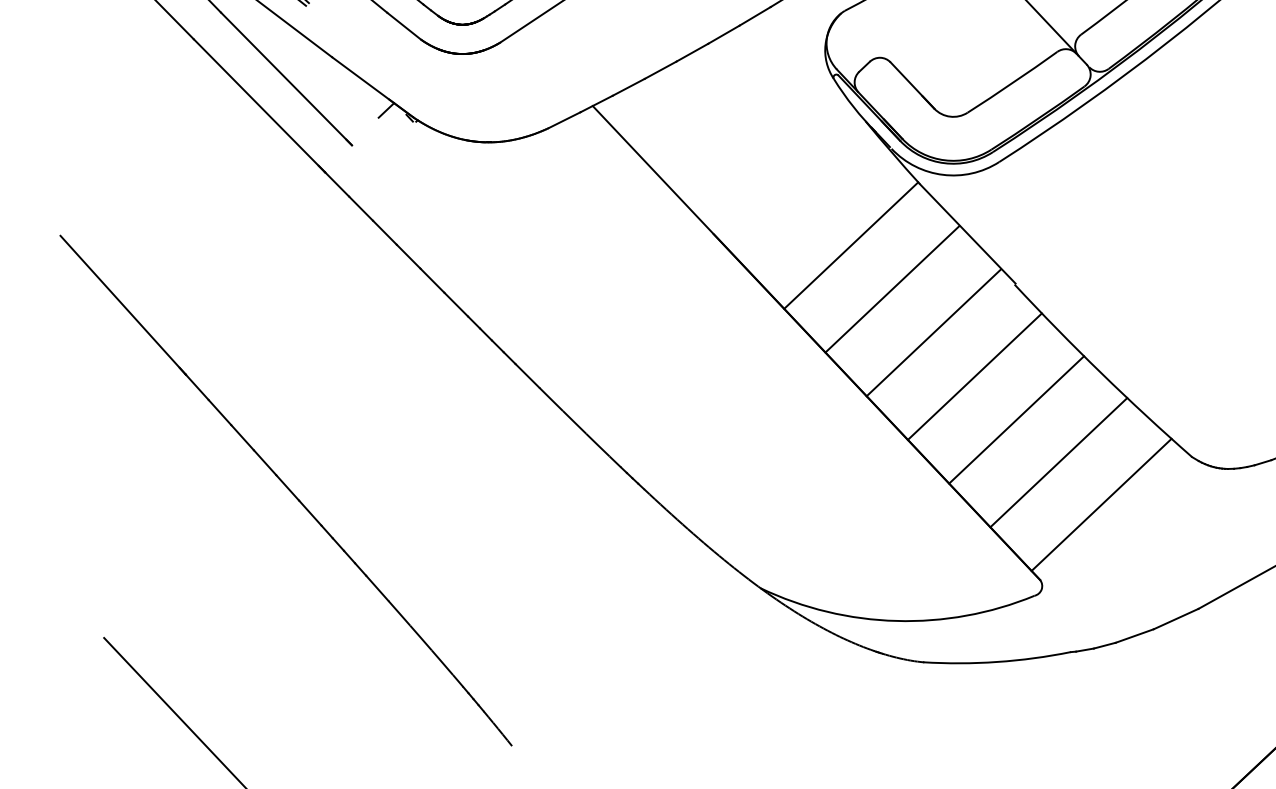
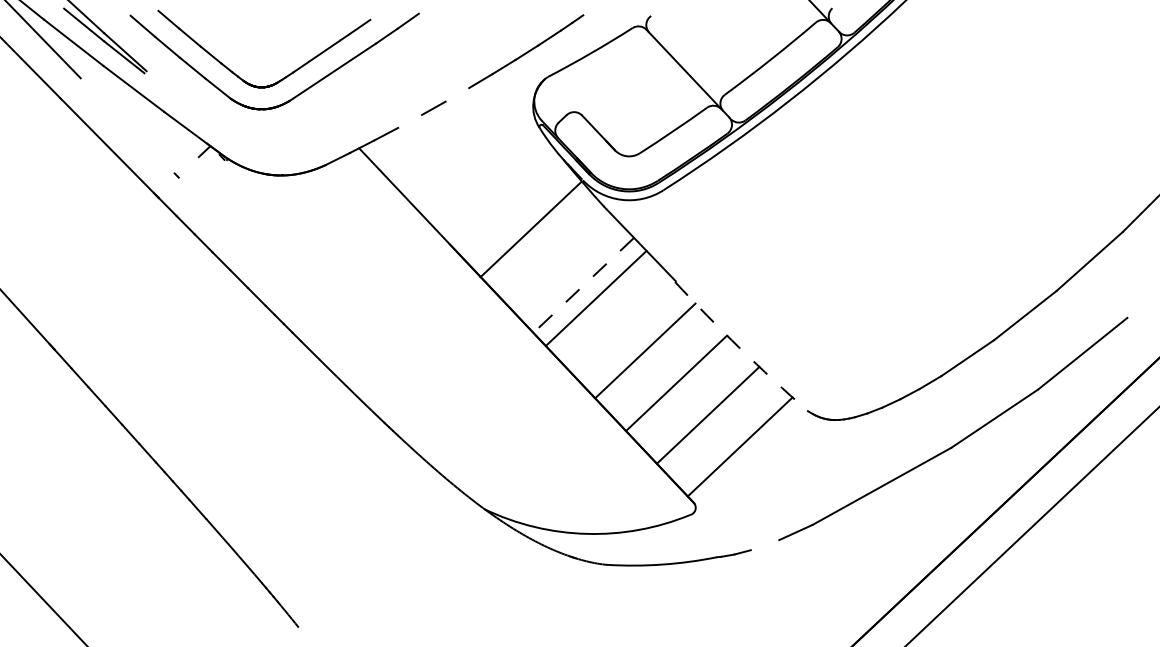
line: (724, 34) -> (457, 94), removed
line: (659, 68) -> (409, 120), removed
line: (286, 78) -> (129, 127), removed
line: (850, 245) -> (530, 229), moved
line: (892, 289) -> (583, 285), solid -> dashed
line: (933, 332) -> (596, 297), moved
arc: (1100, 373) -> (739, 348), solid -> dashed
line: (1134, 636) -> (764, 545), removed

